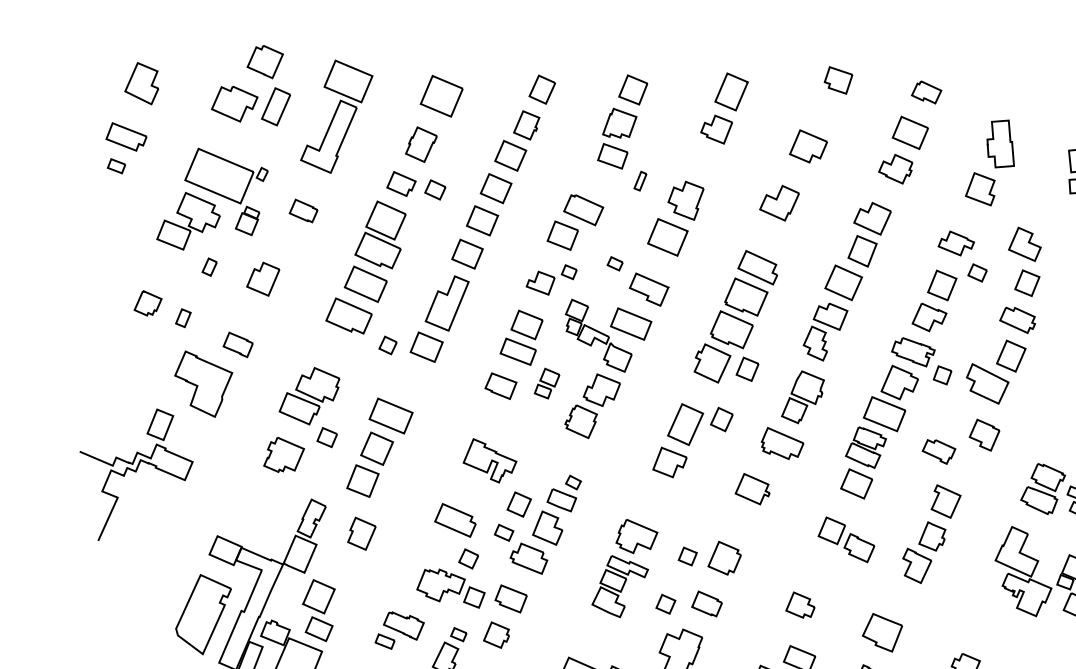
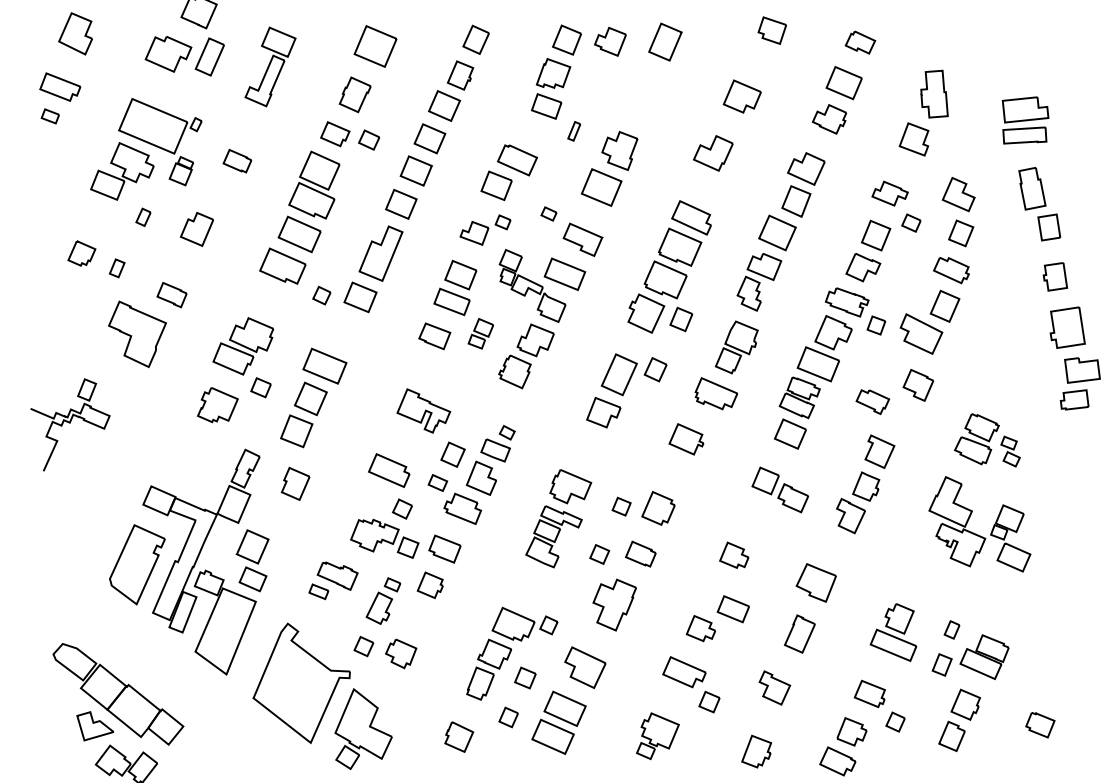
part: (336, 116) -> (270, 66), size x0.7
part: (716, 129) -> (610, 41), moved
part: (136, 474) -> (70, 424), size x0.7

